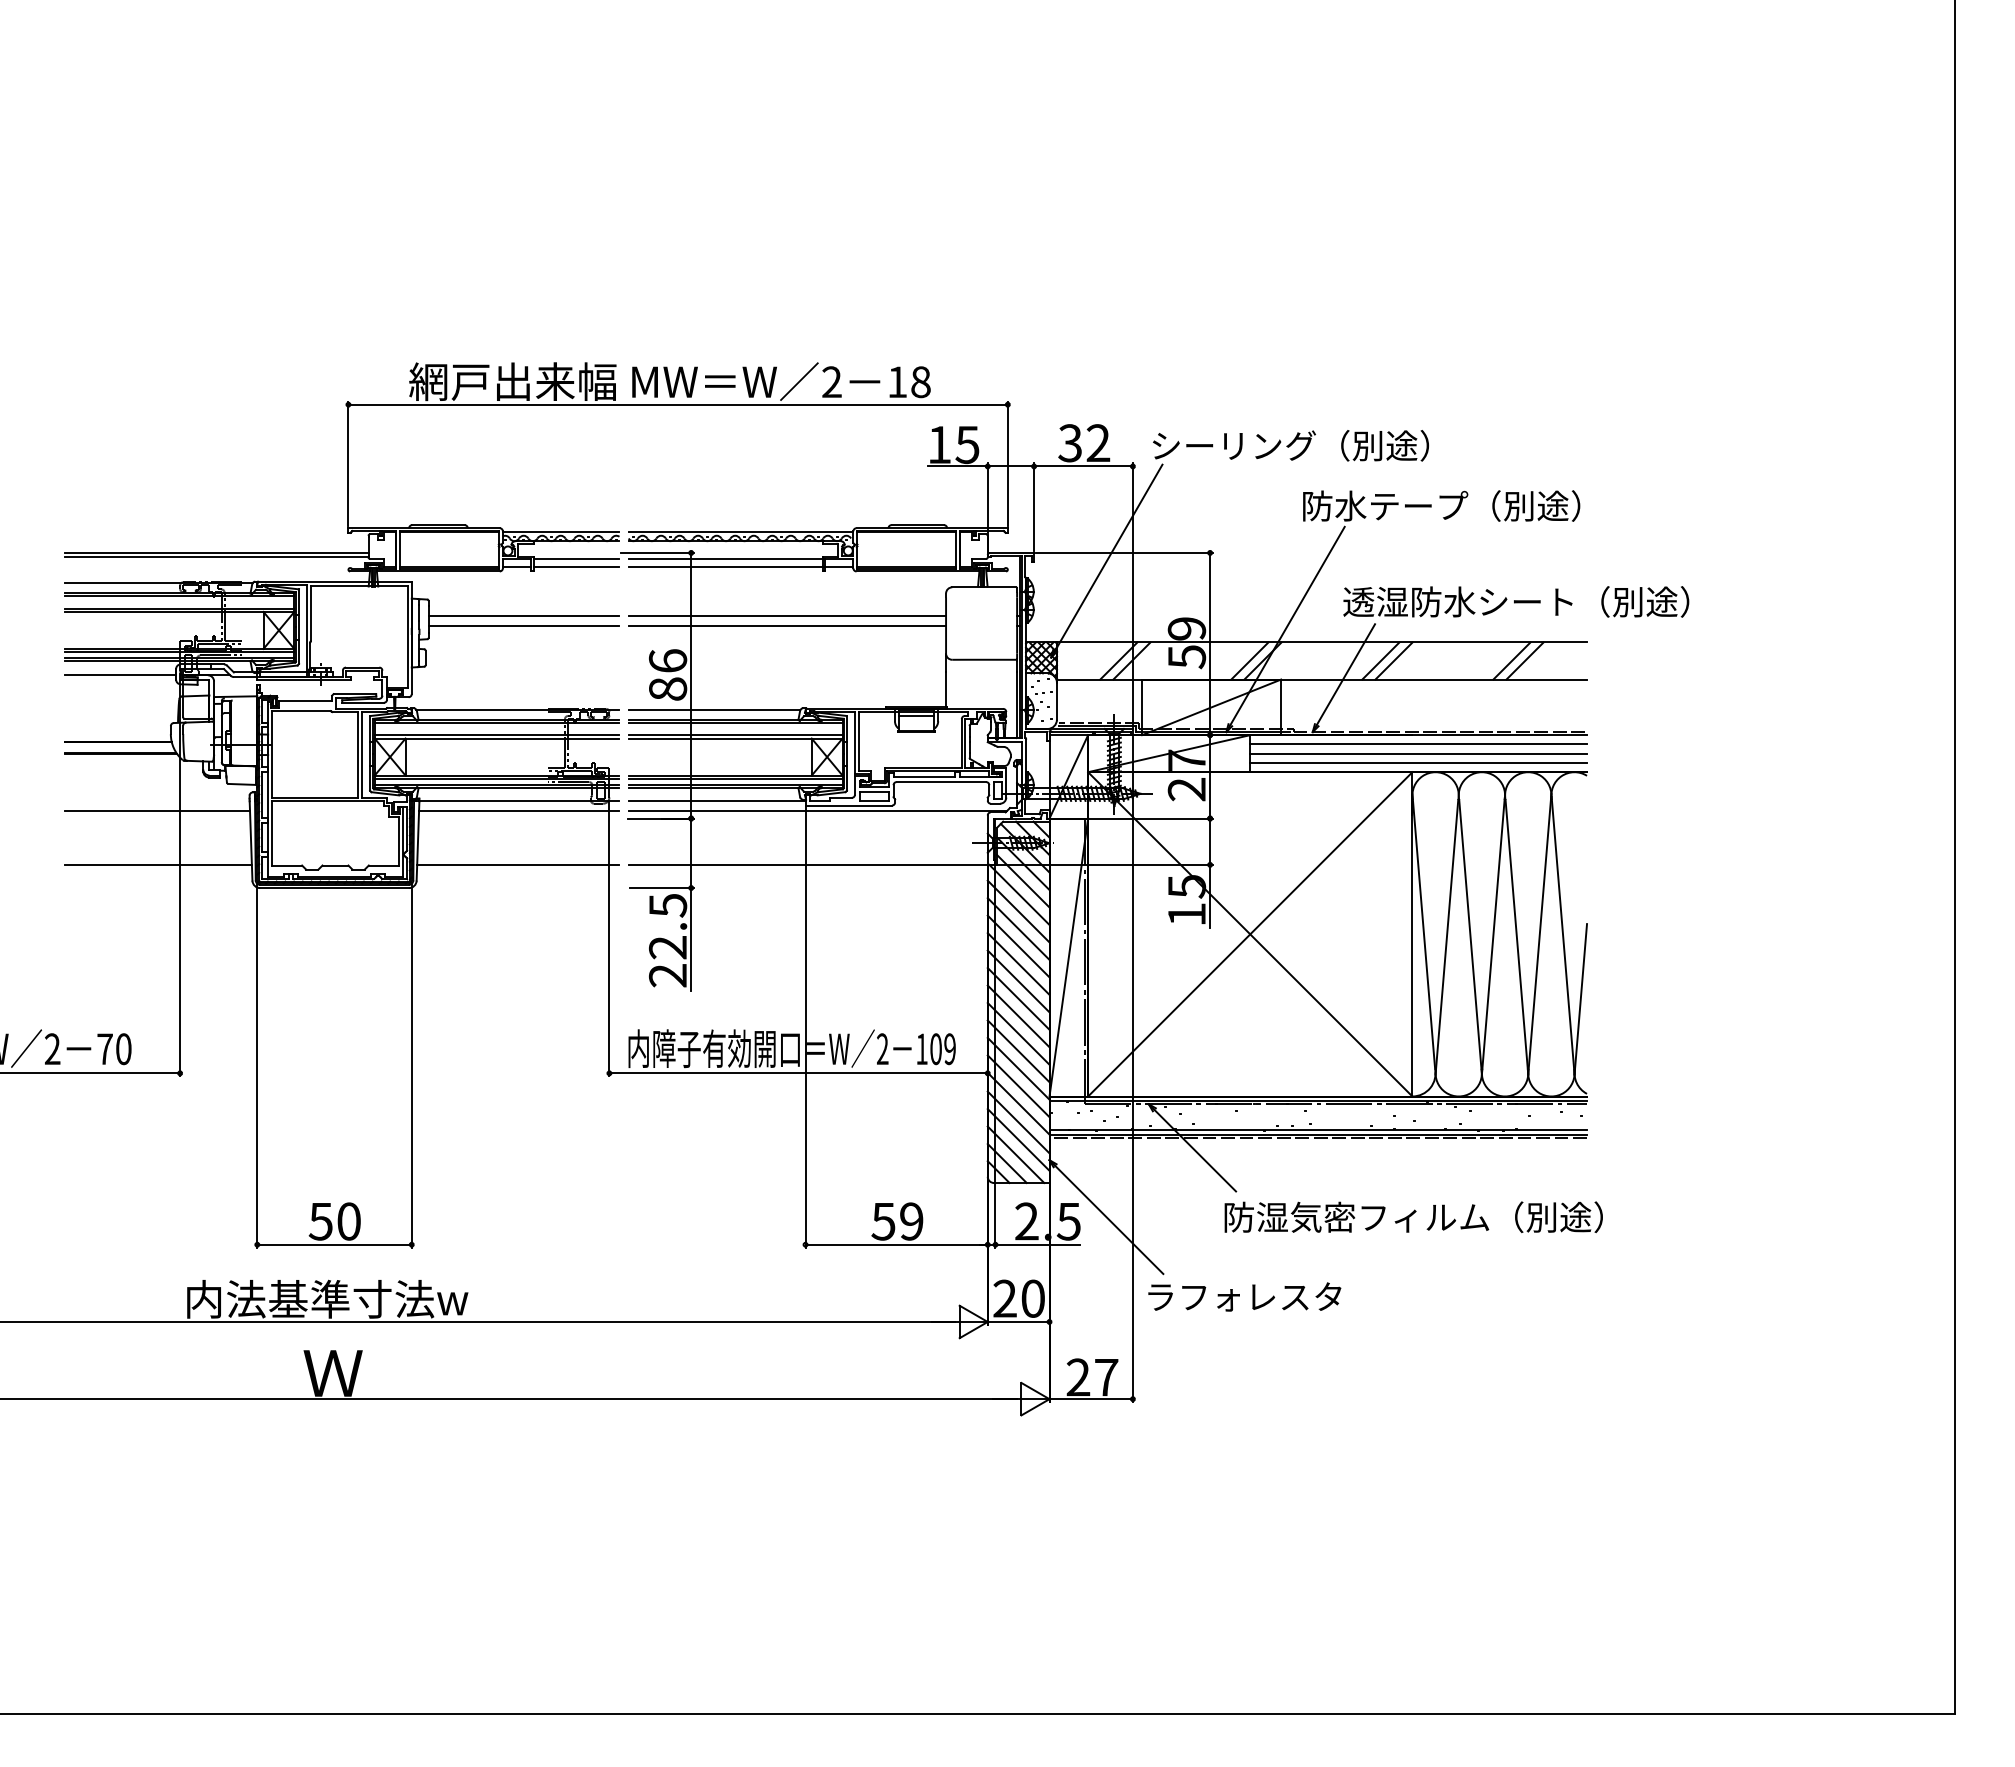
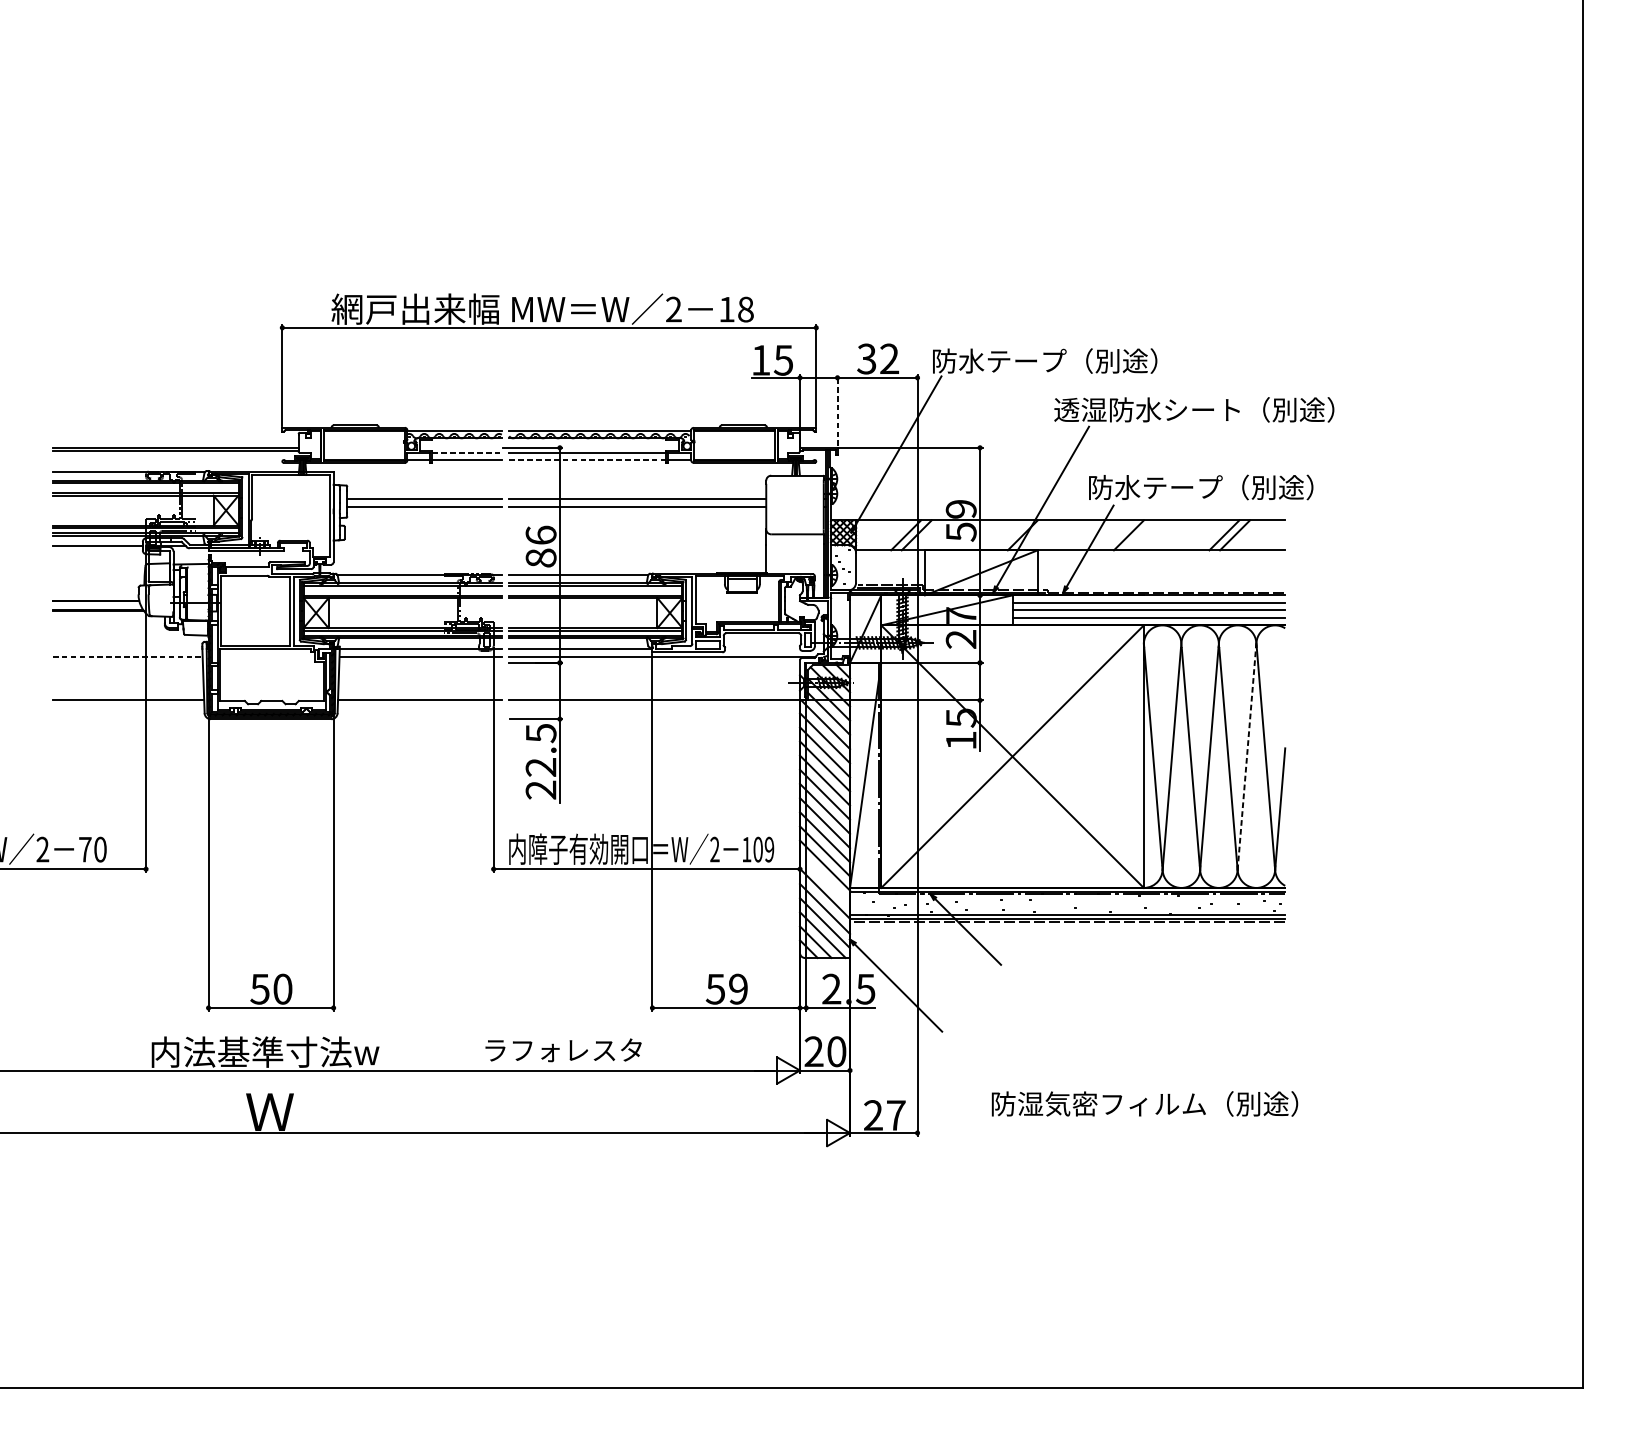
text: (1234, 445) -> (999, 360), シーリング（別途） -> 防水テープ（別途）
text: (1474, 505) -> (1194, 409), 防水テープ（別途） -> 透湿防水シート（別途）
line: (1034, 507) -> (837, 411), solid -> dashed
line: (576, 559) -> (467, 453), solid -> dashed
line: (725, 567) -> (587, 459), solid -> dashed
text: (1516, 601) -> (1228, 487), 透湿防水シート（別途） -> 防水テープ（別途）
line: (1249, 660) -> (1011, 534), removed
line: (1380, 660) -> (1118, 534), removed
line: (158, 810) -> (128, 656), solid -> dashed
line: (1539, 934) -> (1246, 756), solid -> dashed
line: (1018, 1086) -> (824, 879), removed
text: (1413, 1216) -> (1144, 1103), moved
text: (1244, 1296) -> (563, 1049), moved

